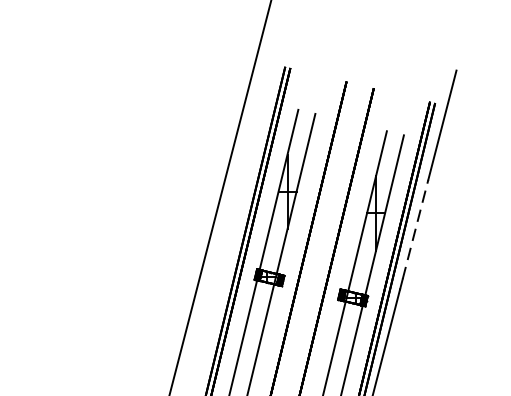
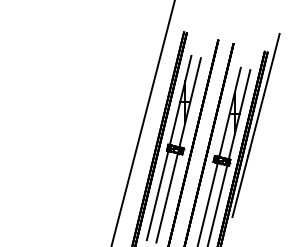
line: (414, 229) -> (256, 122), dashed -> solid

